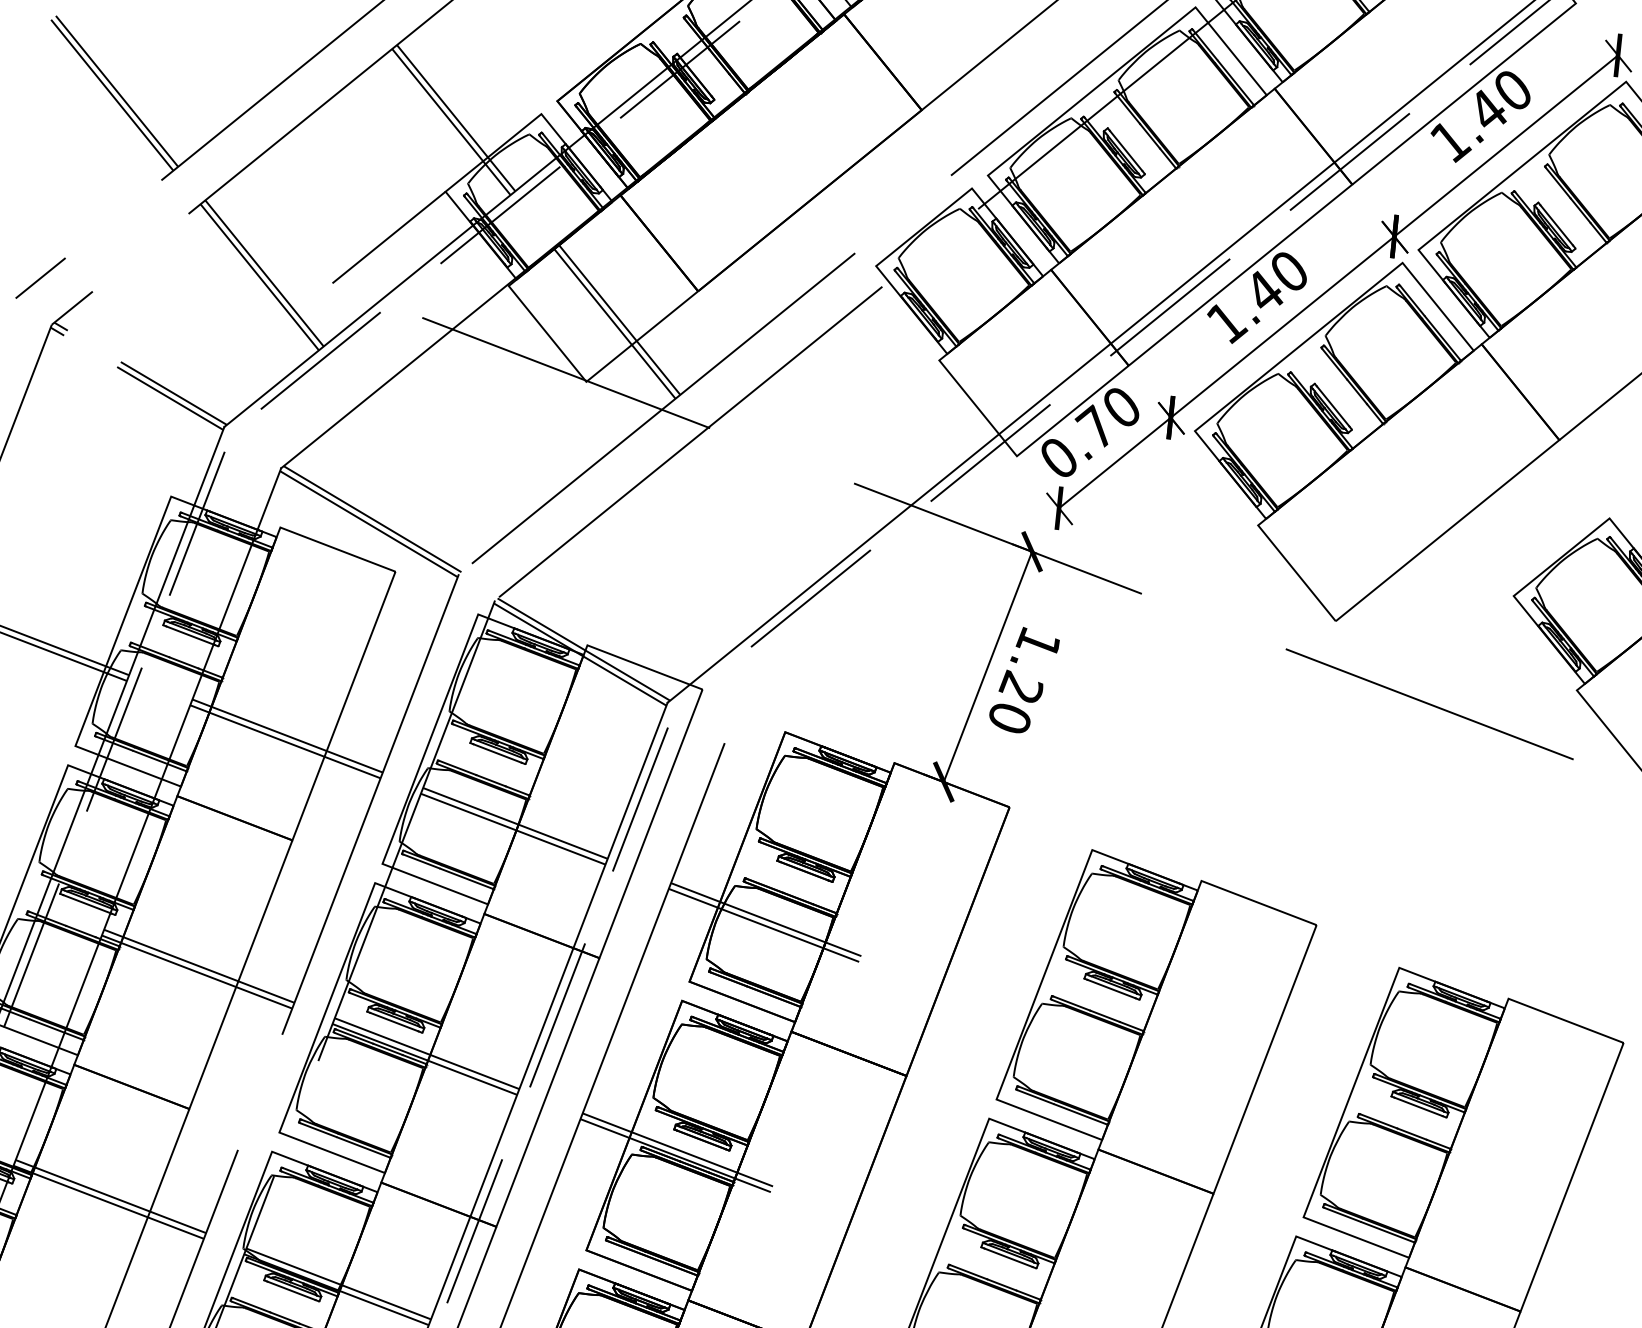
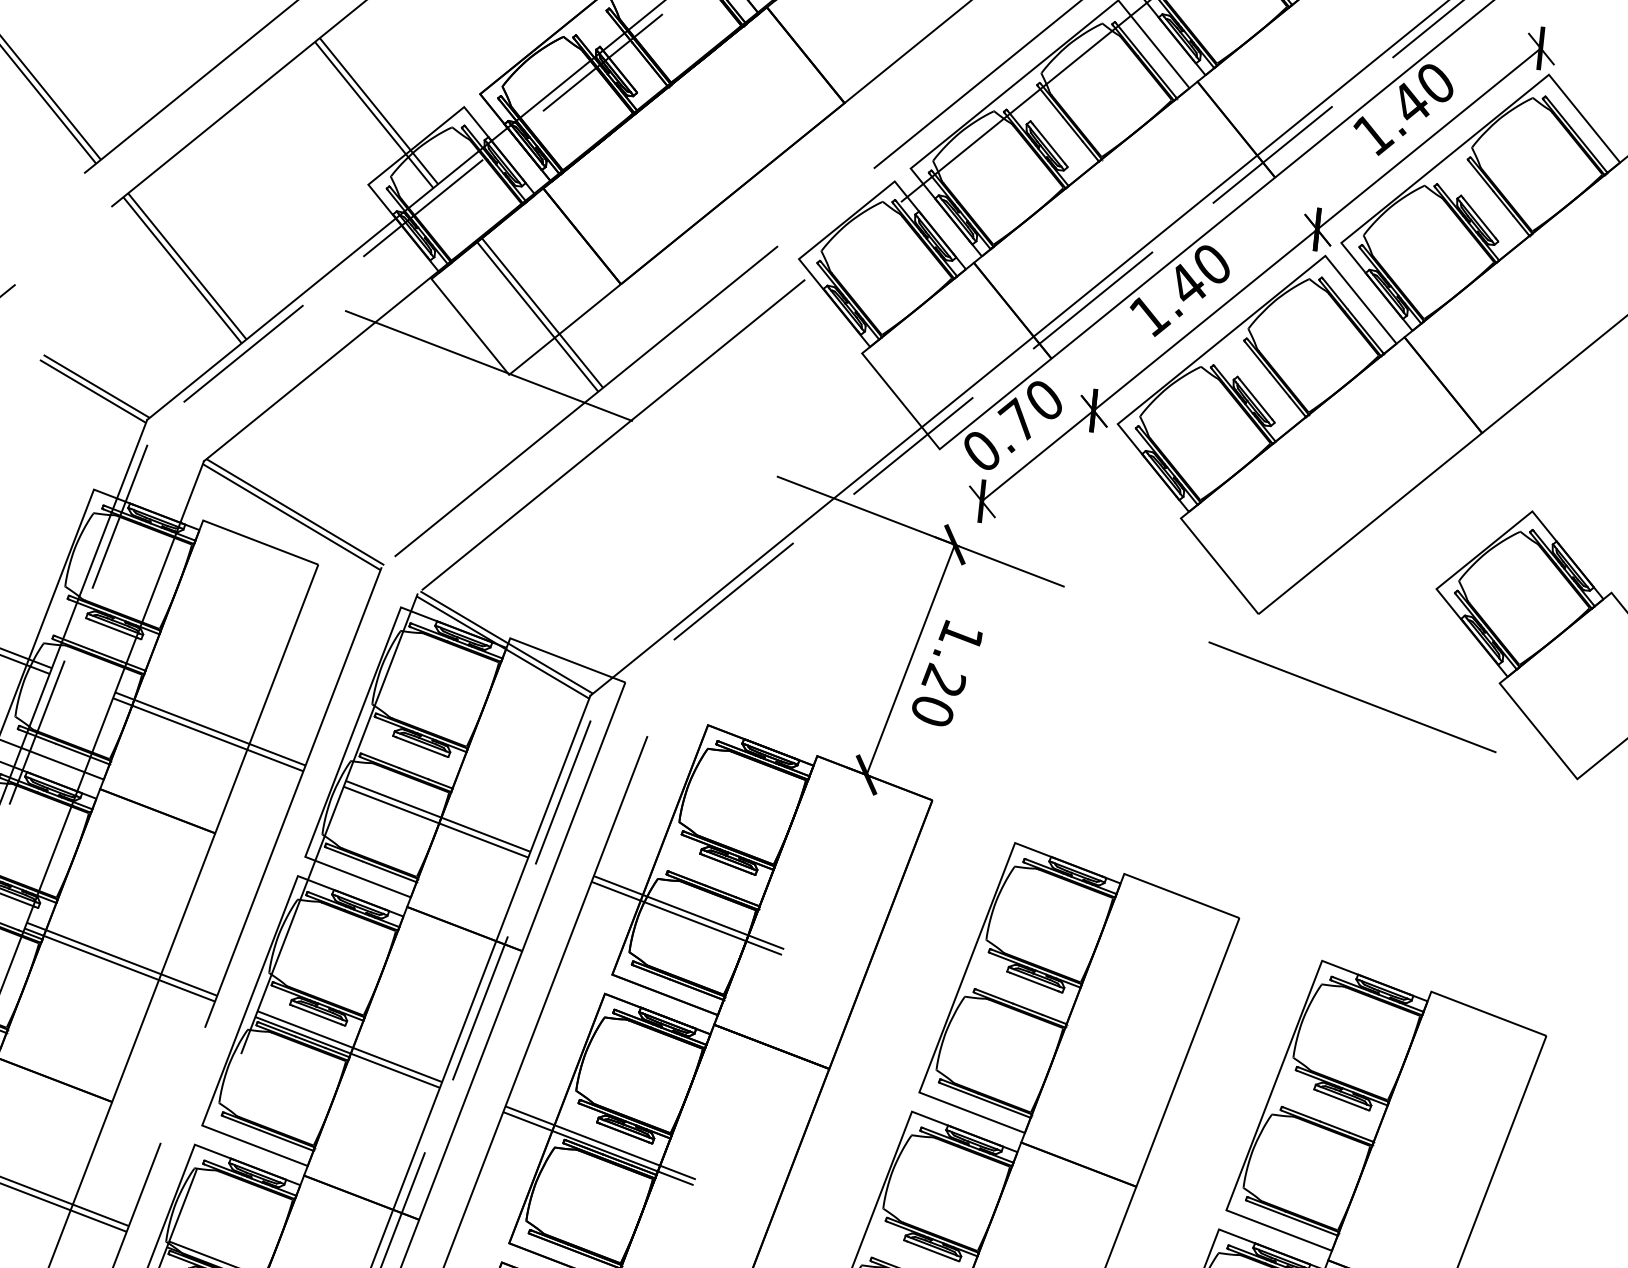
line: (388, 237) -> (311, 230), removed

